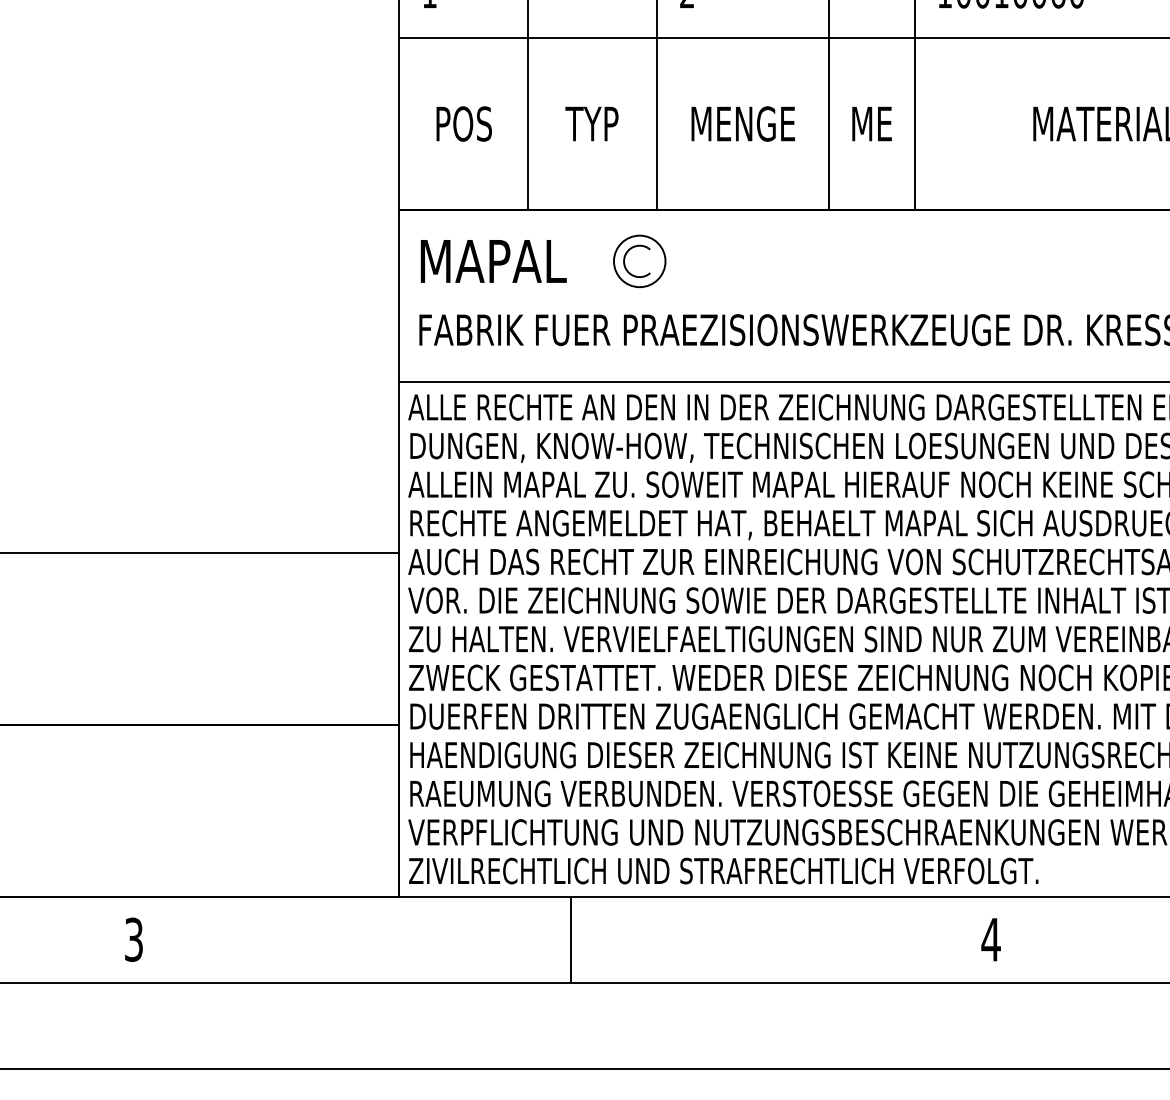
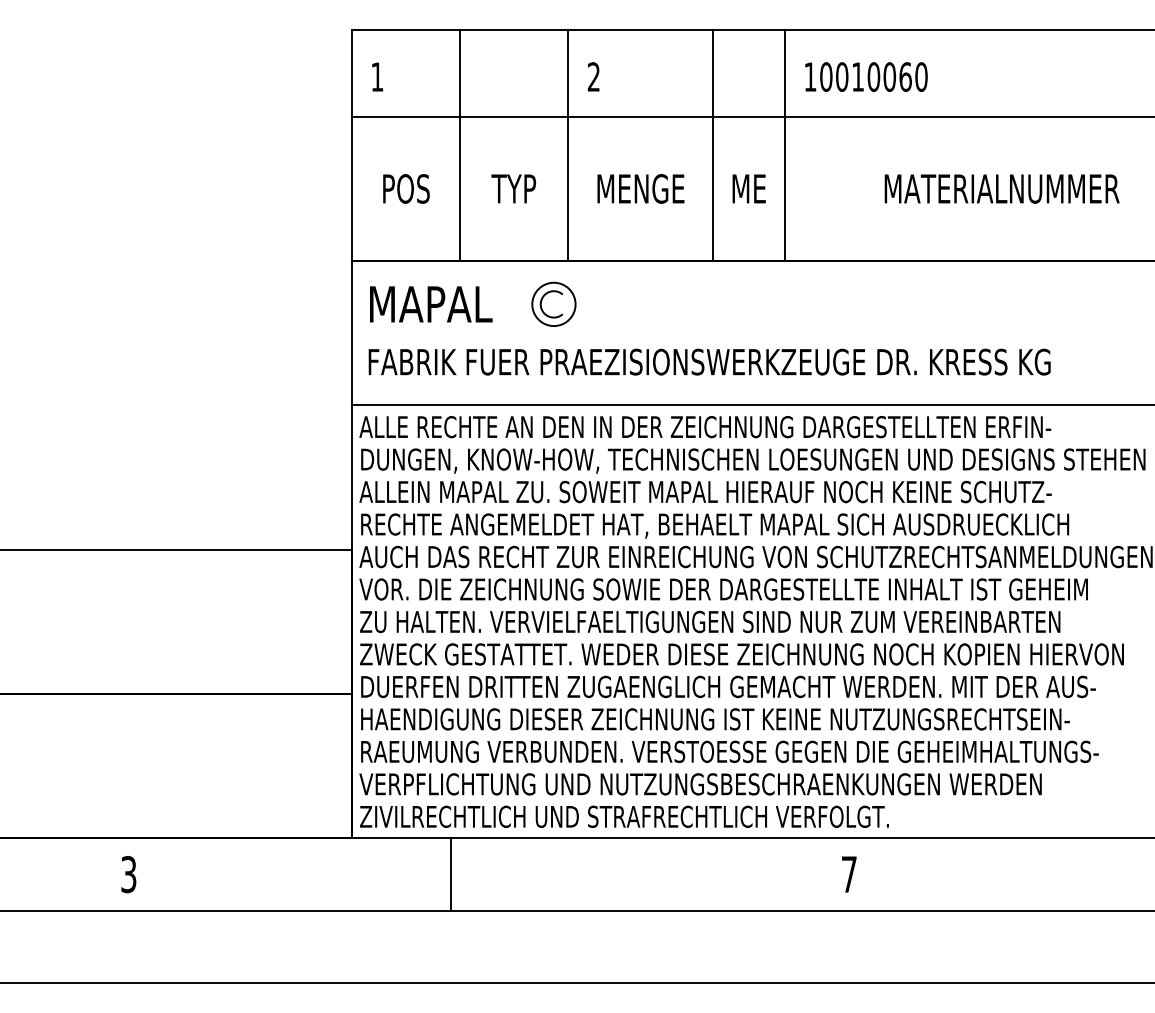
line: (571, 939) -> (451, 874), moved
text: (991, 939) -> (849, 874), 4 -> 7

